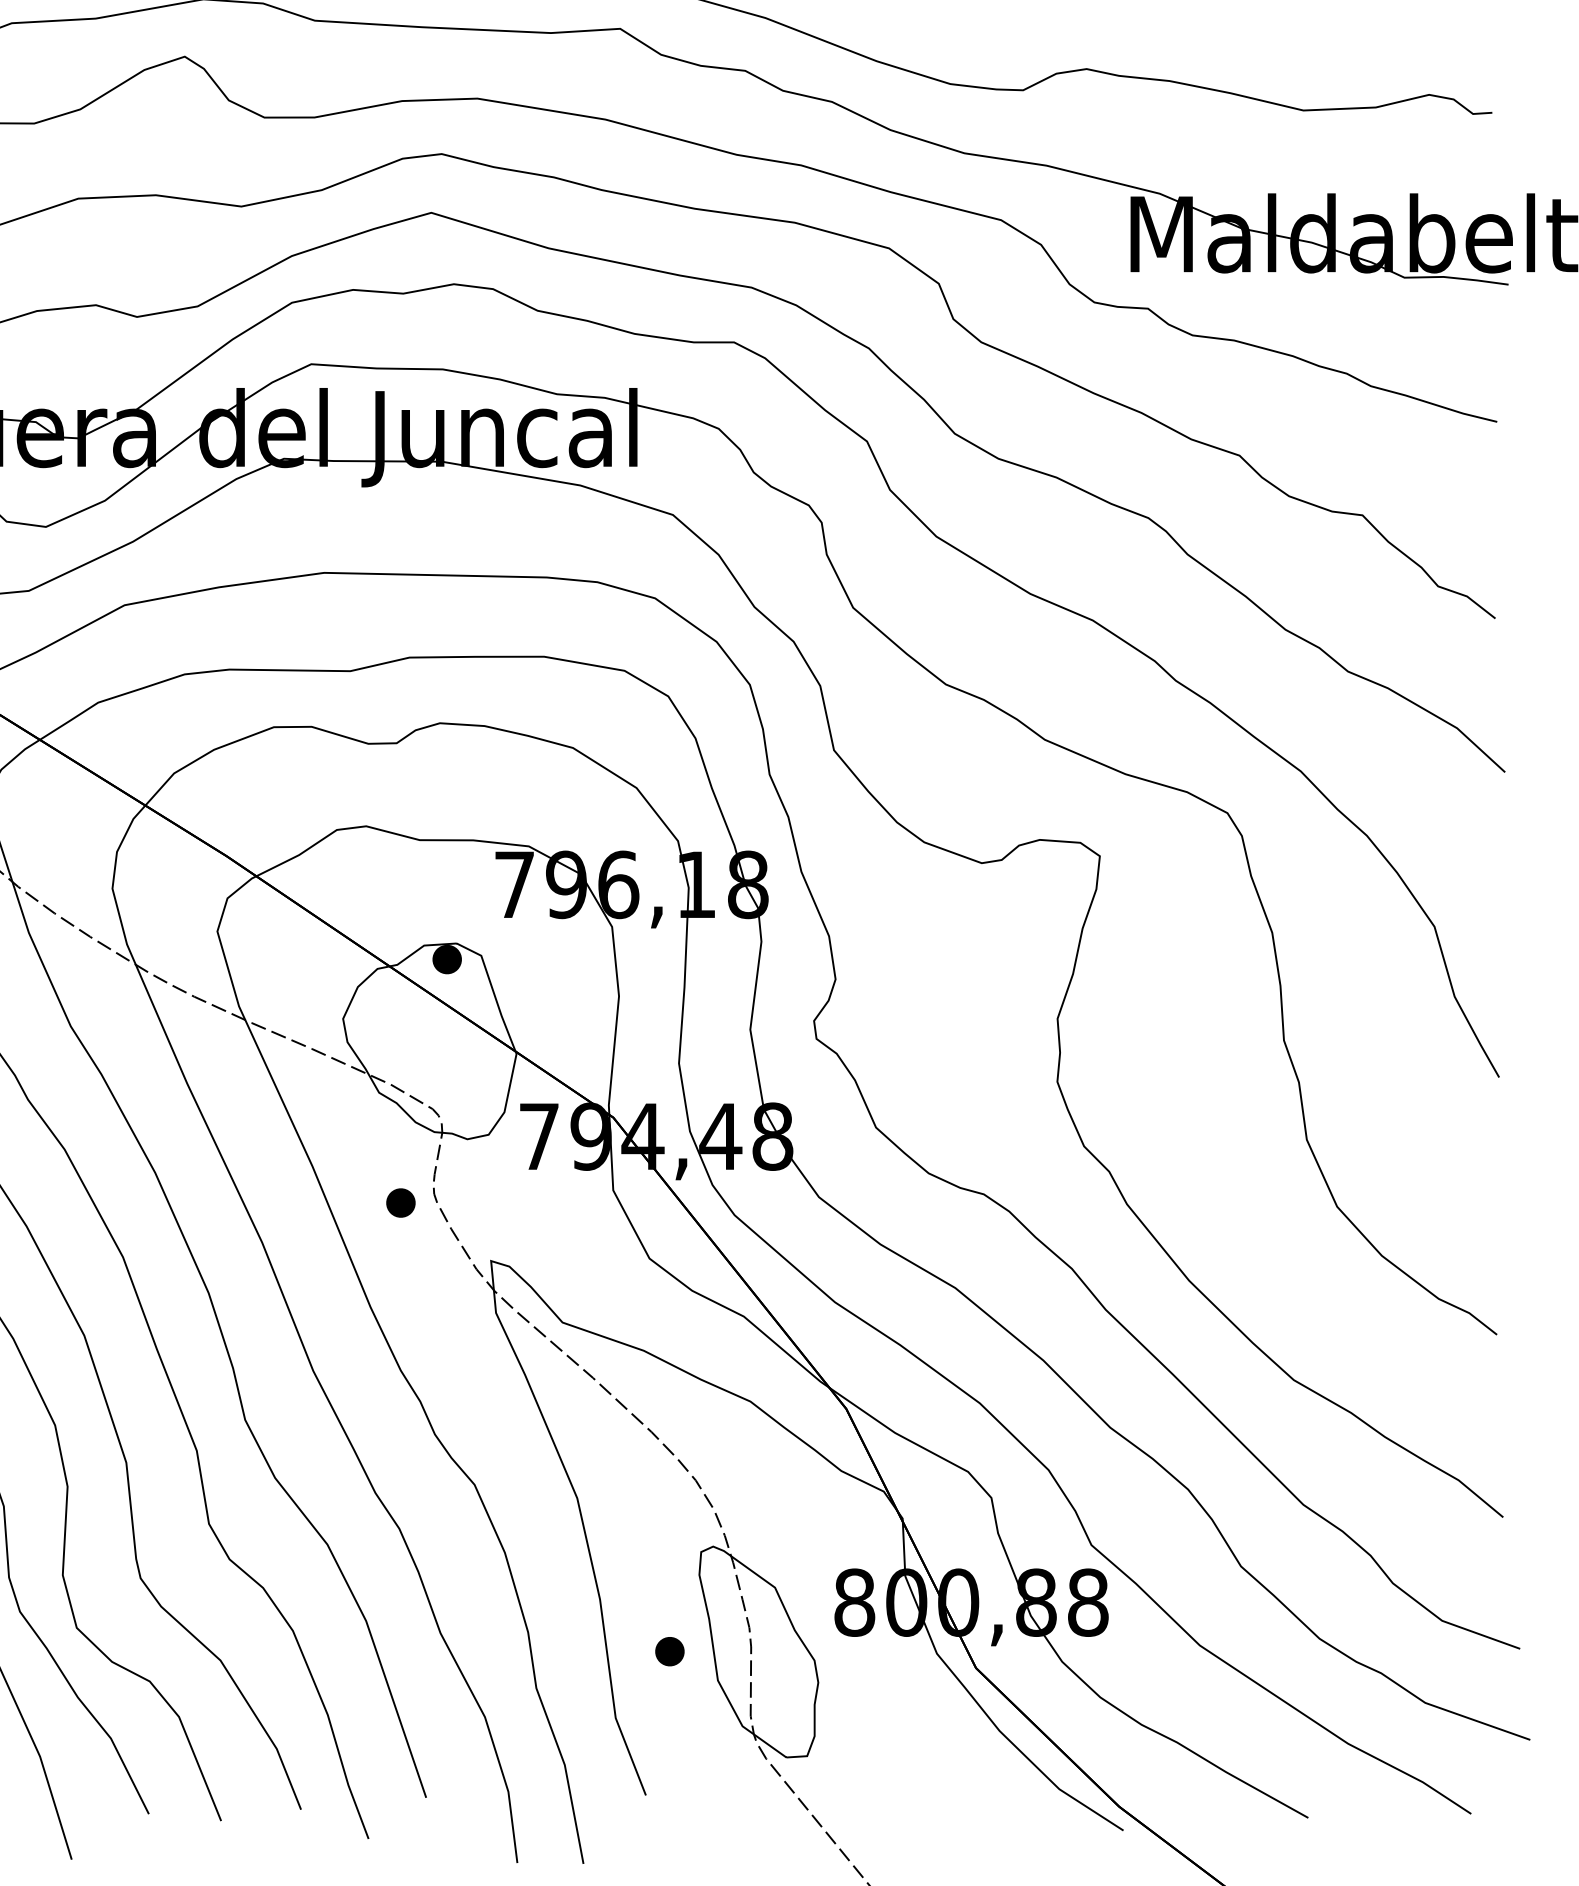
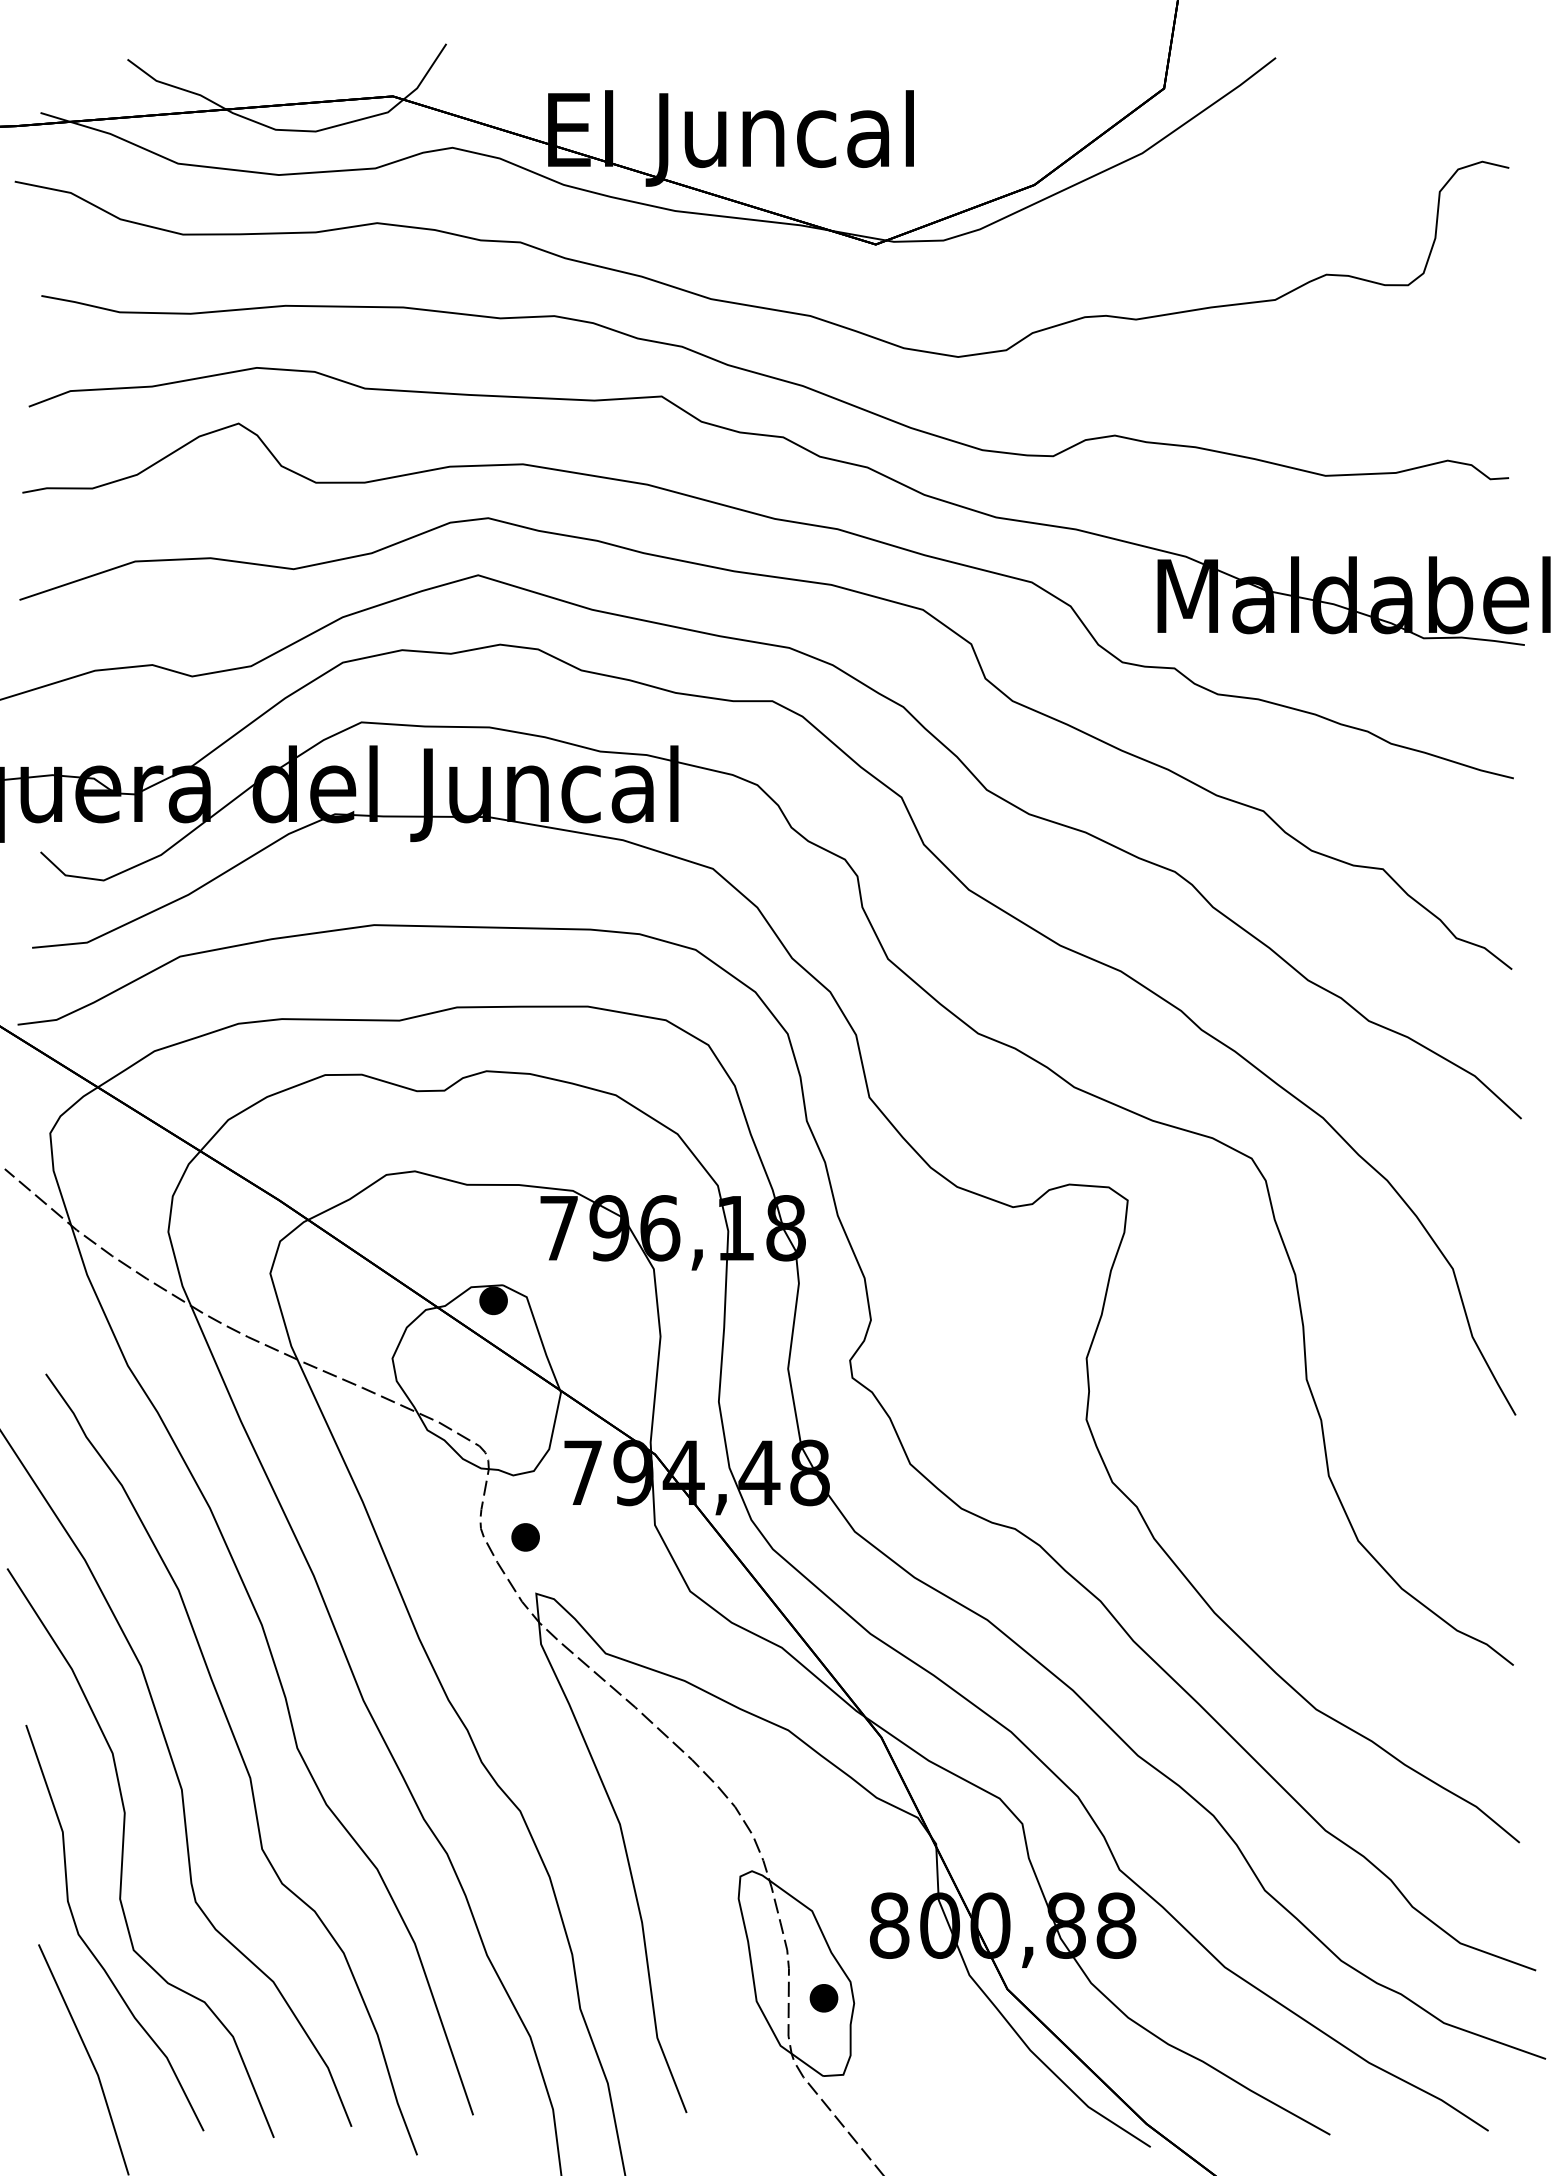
part: (400, 1203) -> (525, 1537), moved
part: (669, 1651) -> (823, 1998), moved

